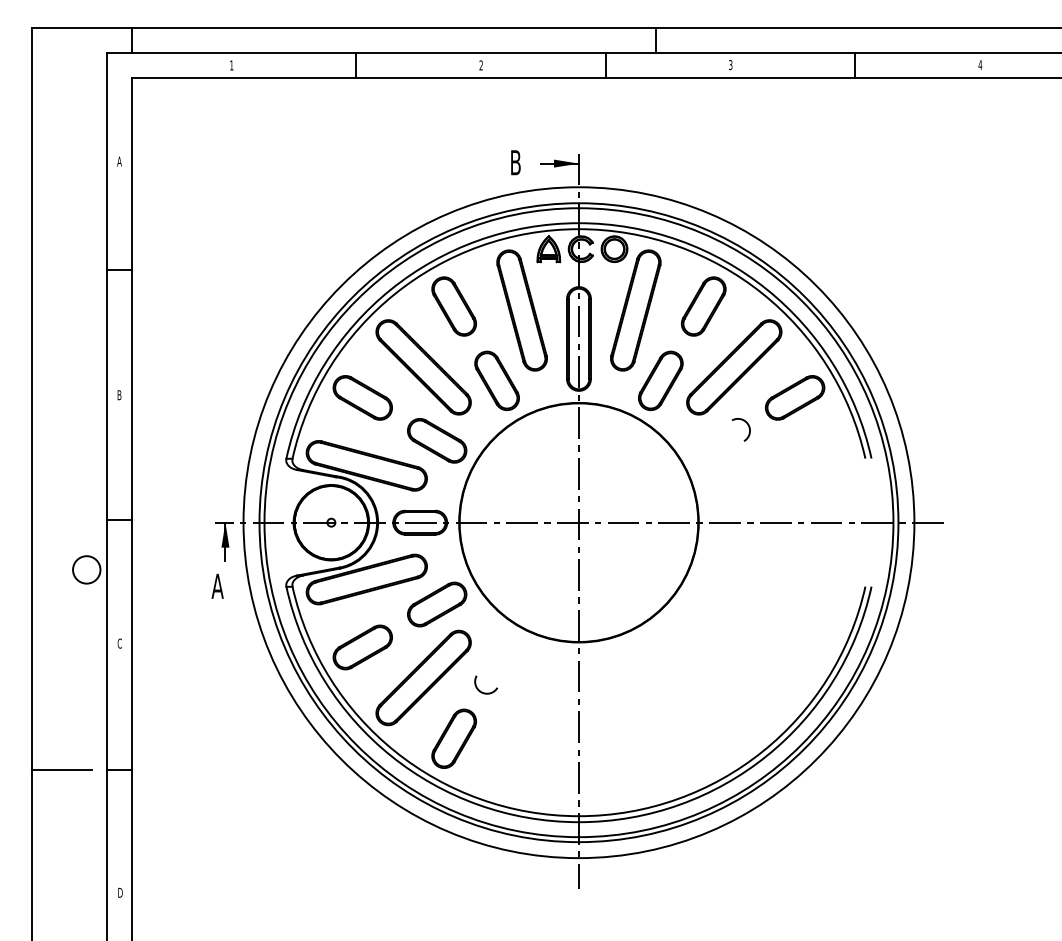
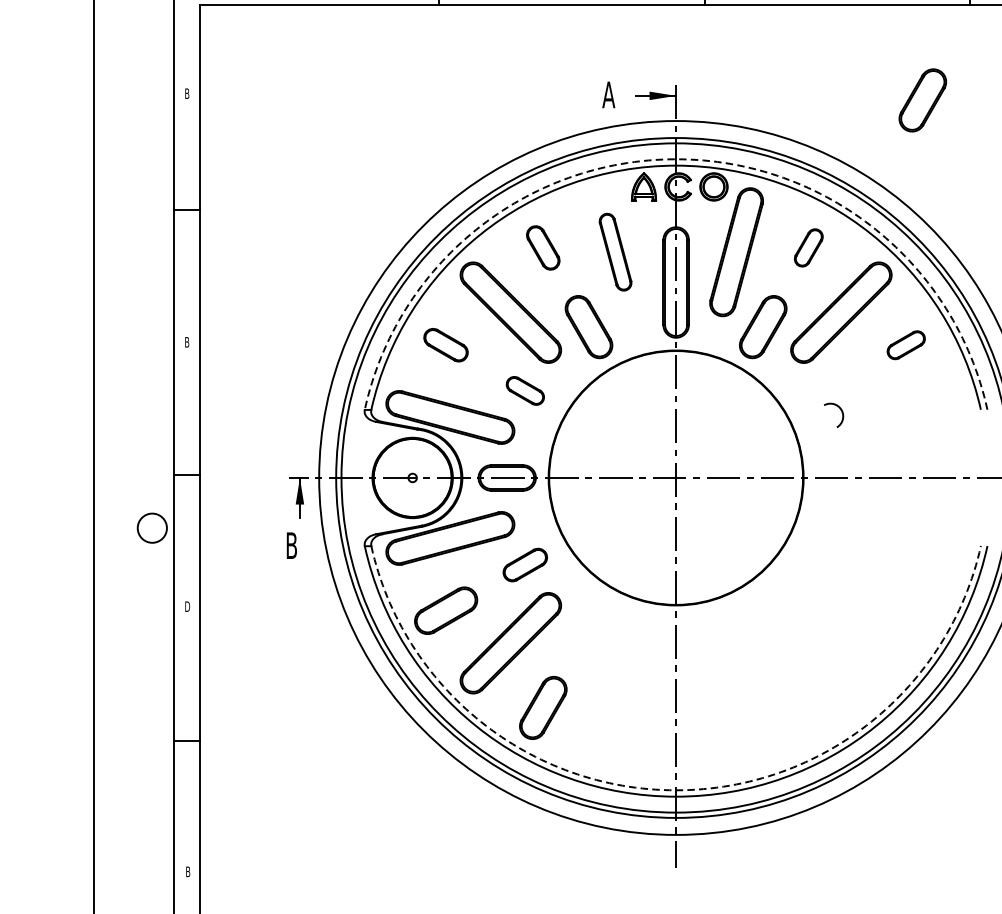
text: (119, 161) -> (187, 93), A -> B
text: (515, 162) -> (608, 94), B -> A
part: (810, 167) -> (922, 100), added
arc: (578, 223) -> (675, 159), solid -> dashed
part: (453, 306) -> (542, 247), size x0.7
part: (703, 306) -> (808, 247), size x0.6
part: (521, 310) -> (614, 252), size x0.6
part: (362, 397) -> (445, 344), size x0.7
part: (795, 397) -> (906, 344), size x0.6
arc: (747, 425) -> (840, 410), moved
part: (437, 440) -> (525, 390), size x0.6
text: (217, 585) -> (291, 544), A -> B
part: (437, 604) -> (525, 565), size x0.7
text: (119, 643) -> (187, 606), C -> D
arc: (486, 692) -> (577, 658), removed
line: (61, 769) -> (125, 740), removed
arc: (579, 816) -> (676, 790), solid -> dashed
text: (120, 892) -> (188, 871), D -> B

